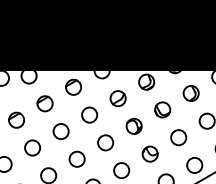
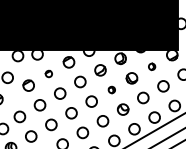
part: (190, 93) -> (151, 66), size x0.6
part: (44, 103) -> (48, 73), size x0.6
part: (133, 125) -> (111, 89), size x0.6

